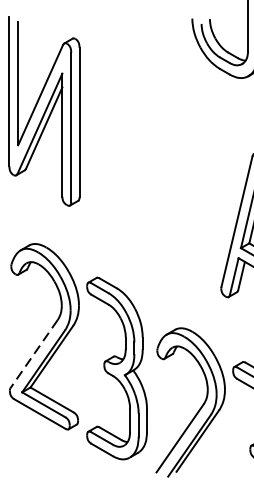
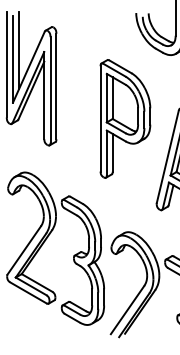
line: (25, 71) -> (18, 50), added
part: (177, 167) -> (125, 118), added
line: (33, 354) -> (23, 250), dashed -> solid

